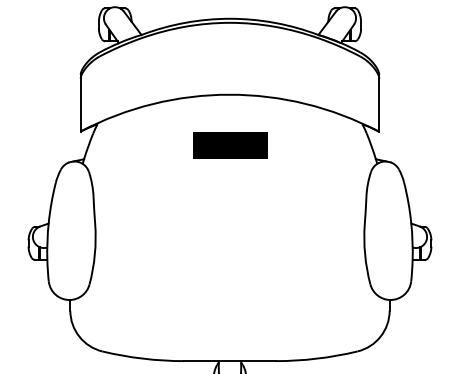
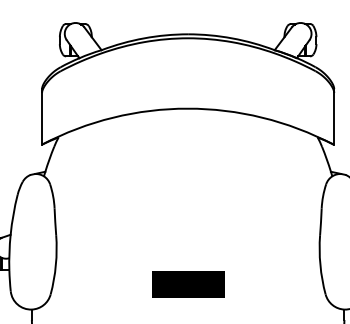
text: (230, 145) -> (188, 284), moved

